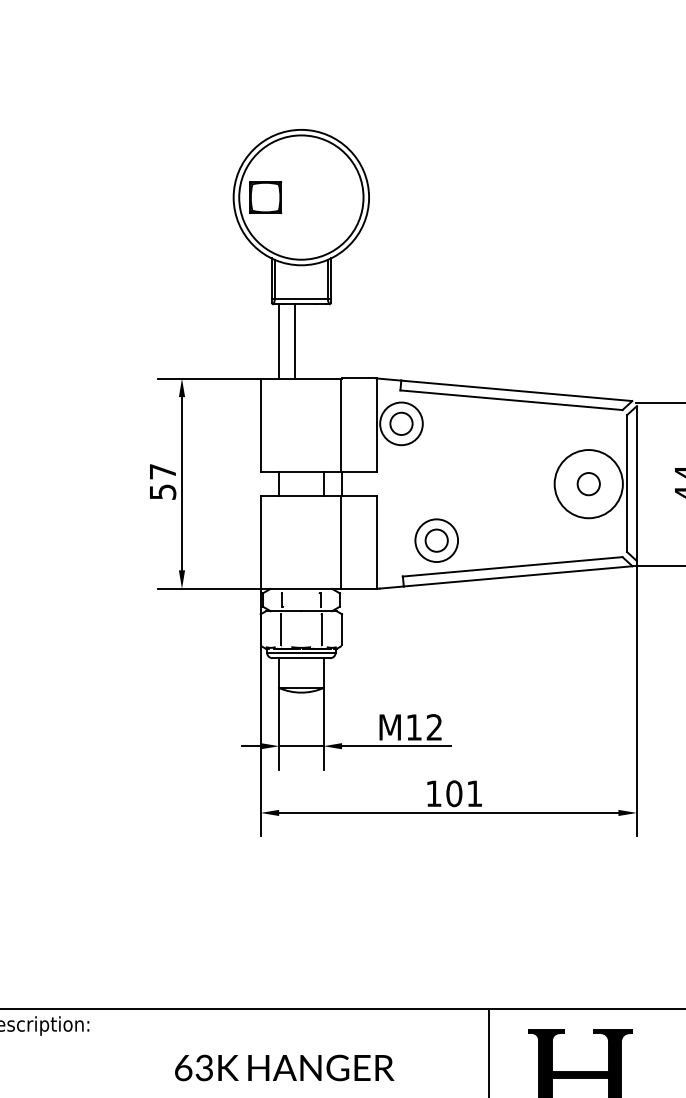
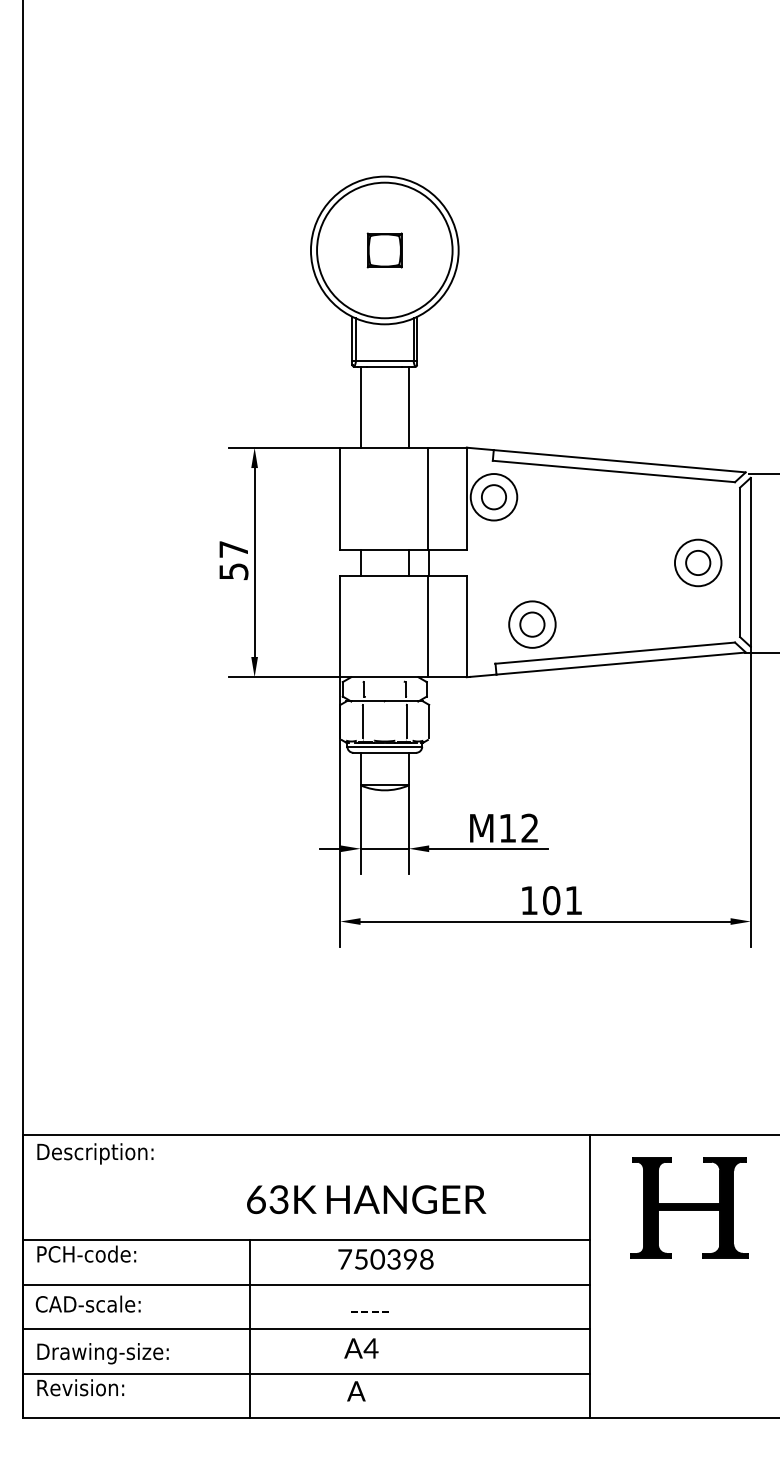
part: (265, 197) -> (384, 250), moved
line: (294, 340) -> (408, 406), moved
circle: (588, 483) -> (697, 562), size x0.62

